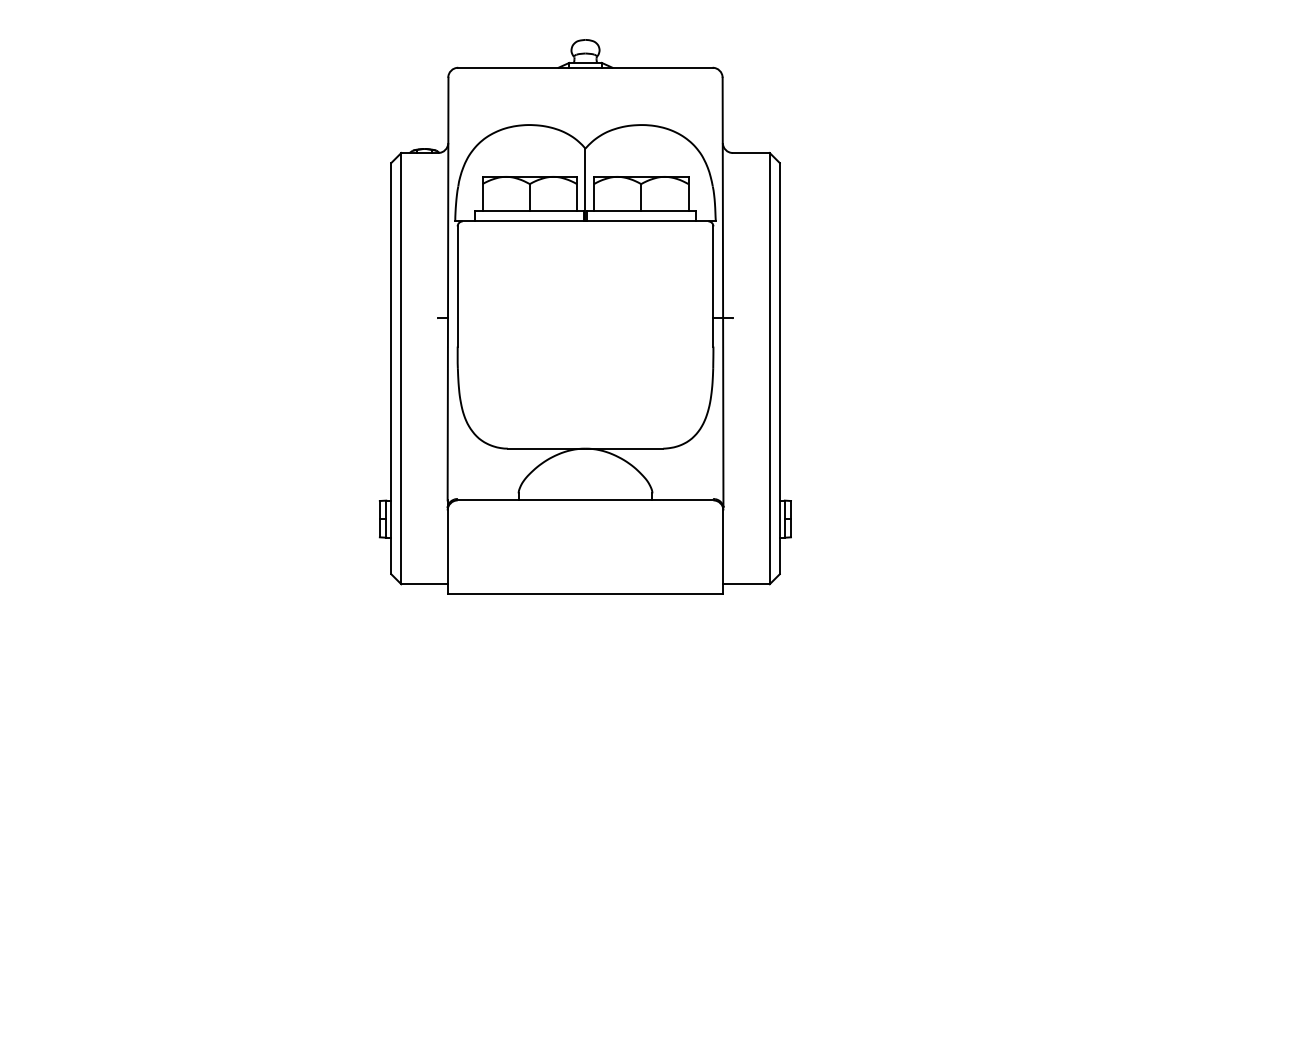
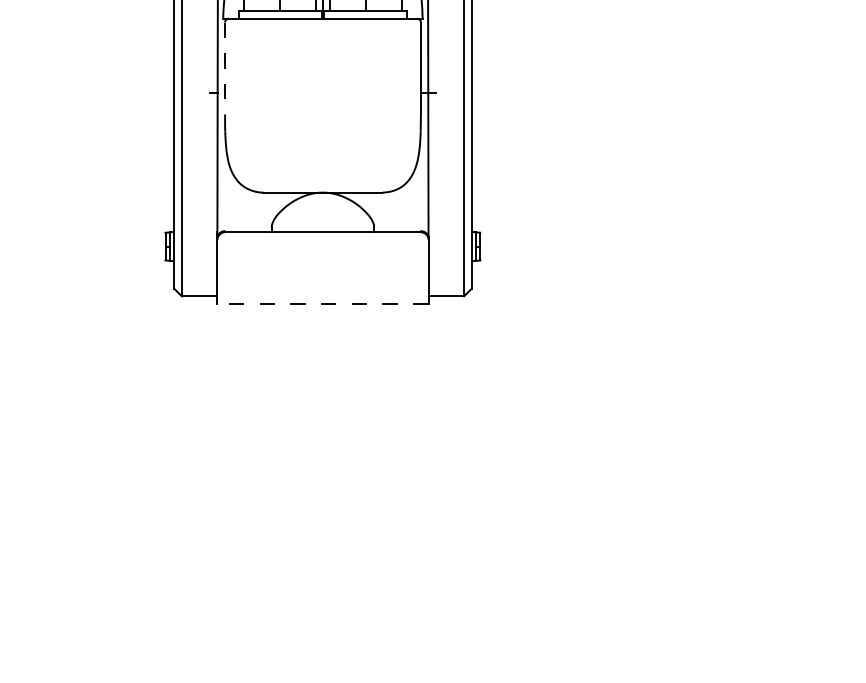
line: (457, 287) -> (224, 69), solid -> dashed
line: (585, 594) -> (322, 304), solid -> dashed

